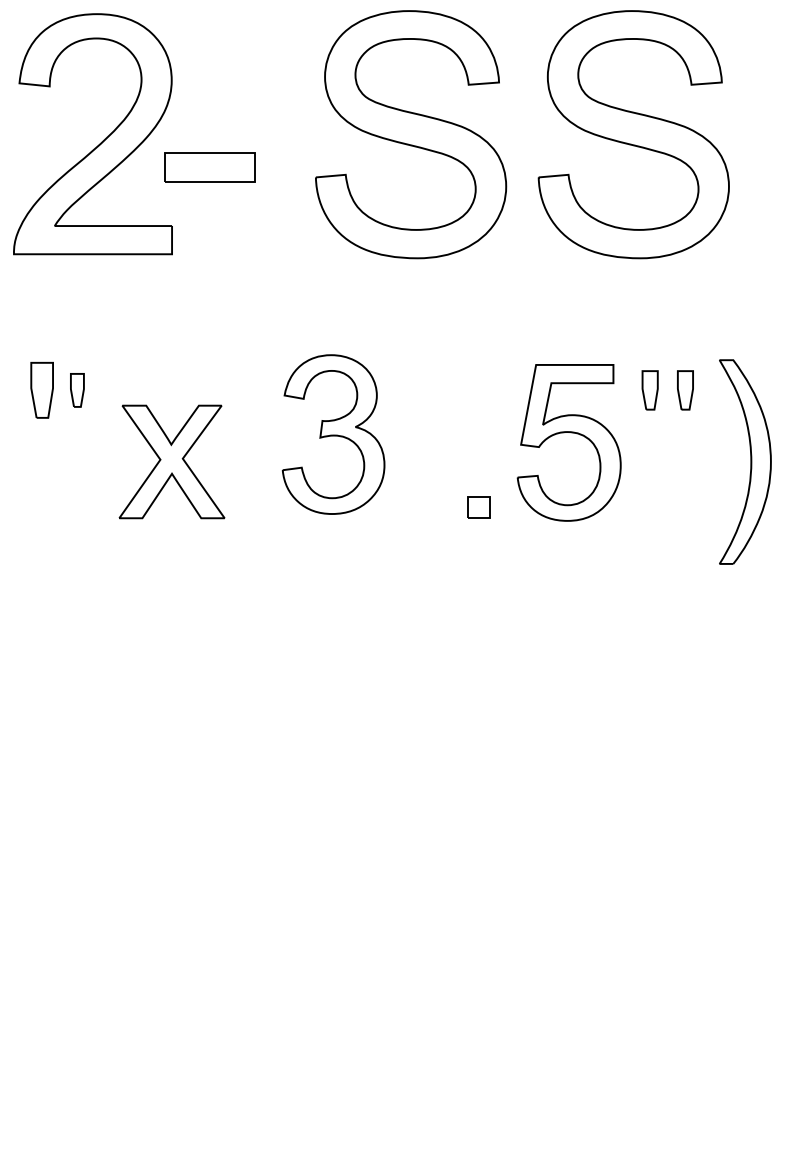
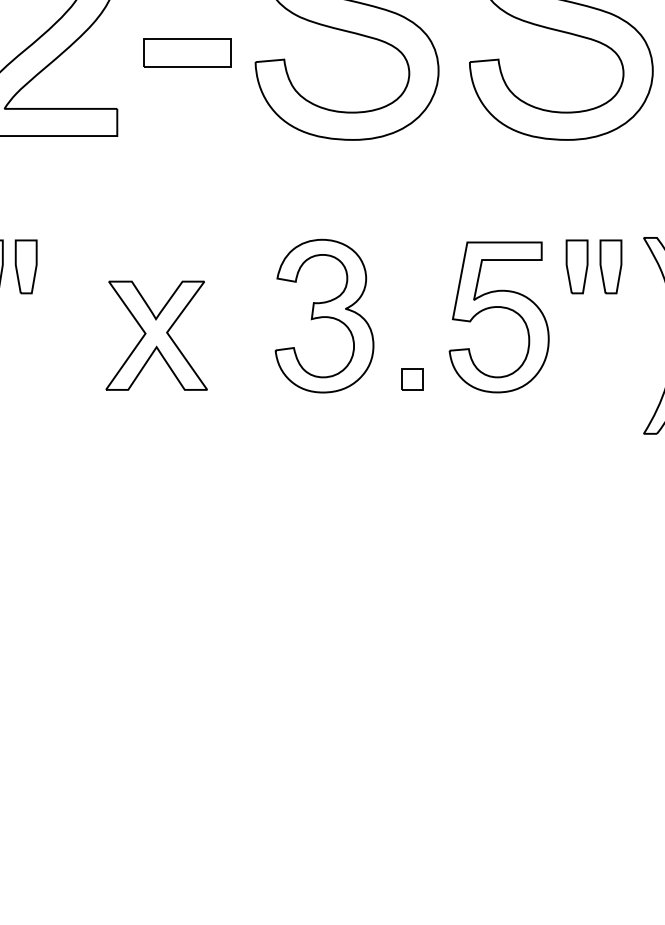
part: (209, 167) -> (186, 52), moved
part: (77, 390) -> (26, 267), size x1.67
part: (649, 390) -> (576, 267), size x1.43
part: (685, 390) -> (611, 267), size x1.43
part: (333, 434) -> (324, 316), moved
part: (171, 461) -> (156, 335), moved

